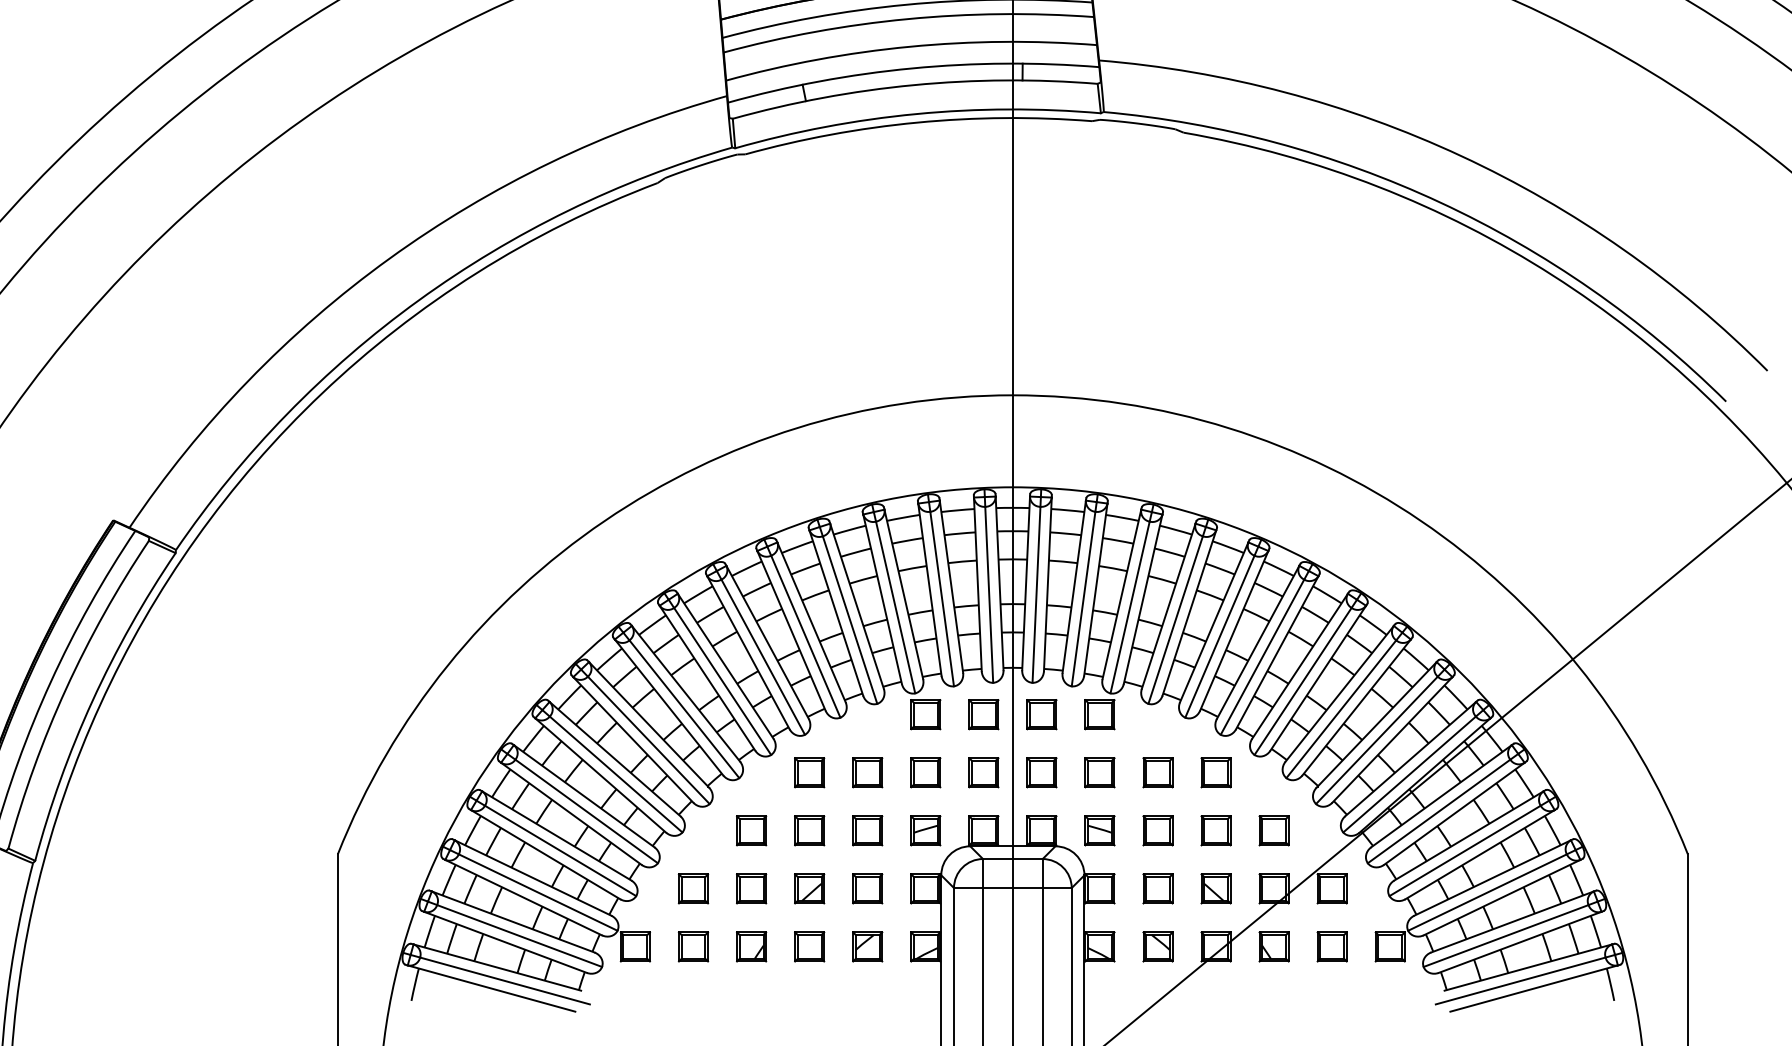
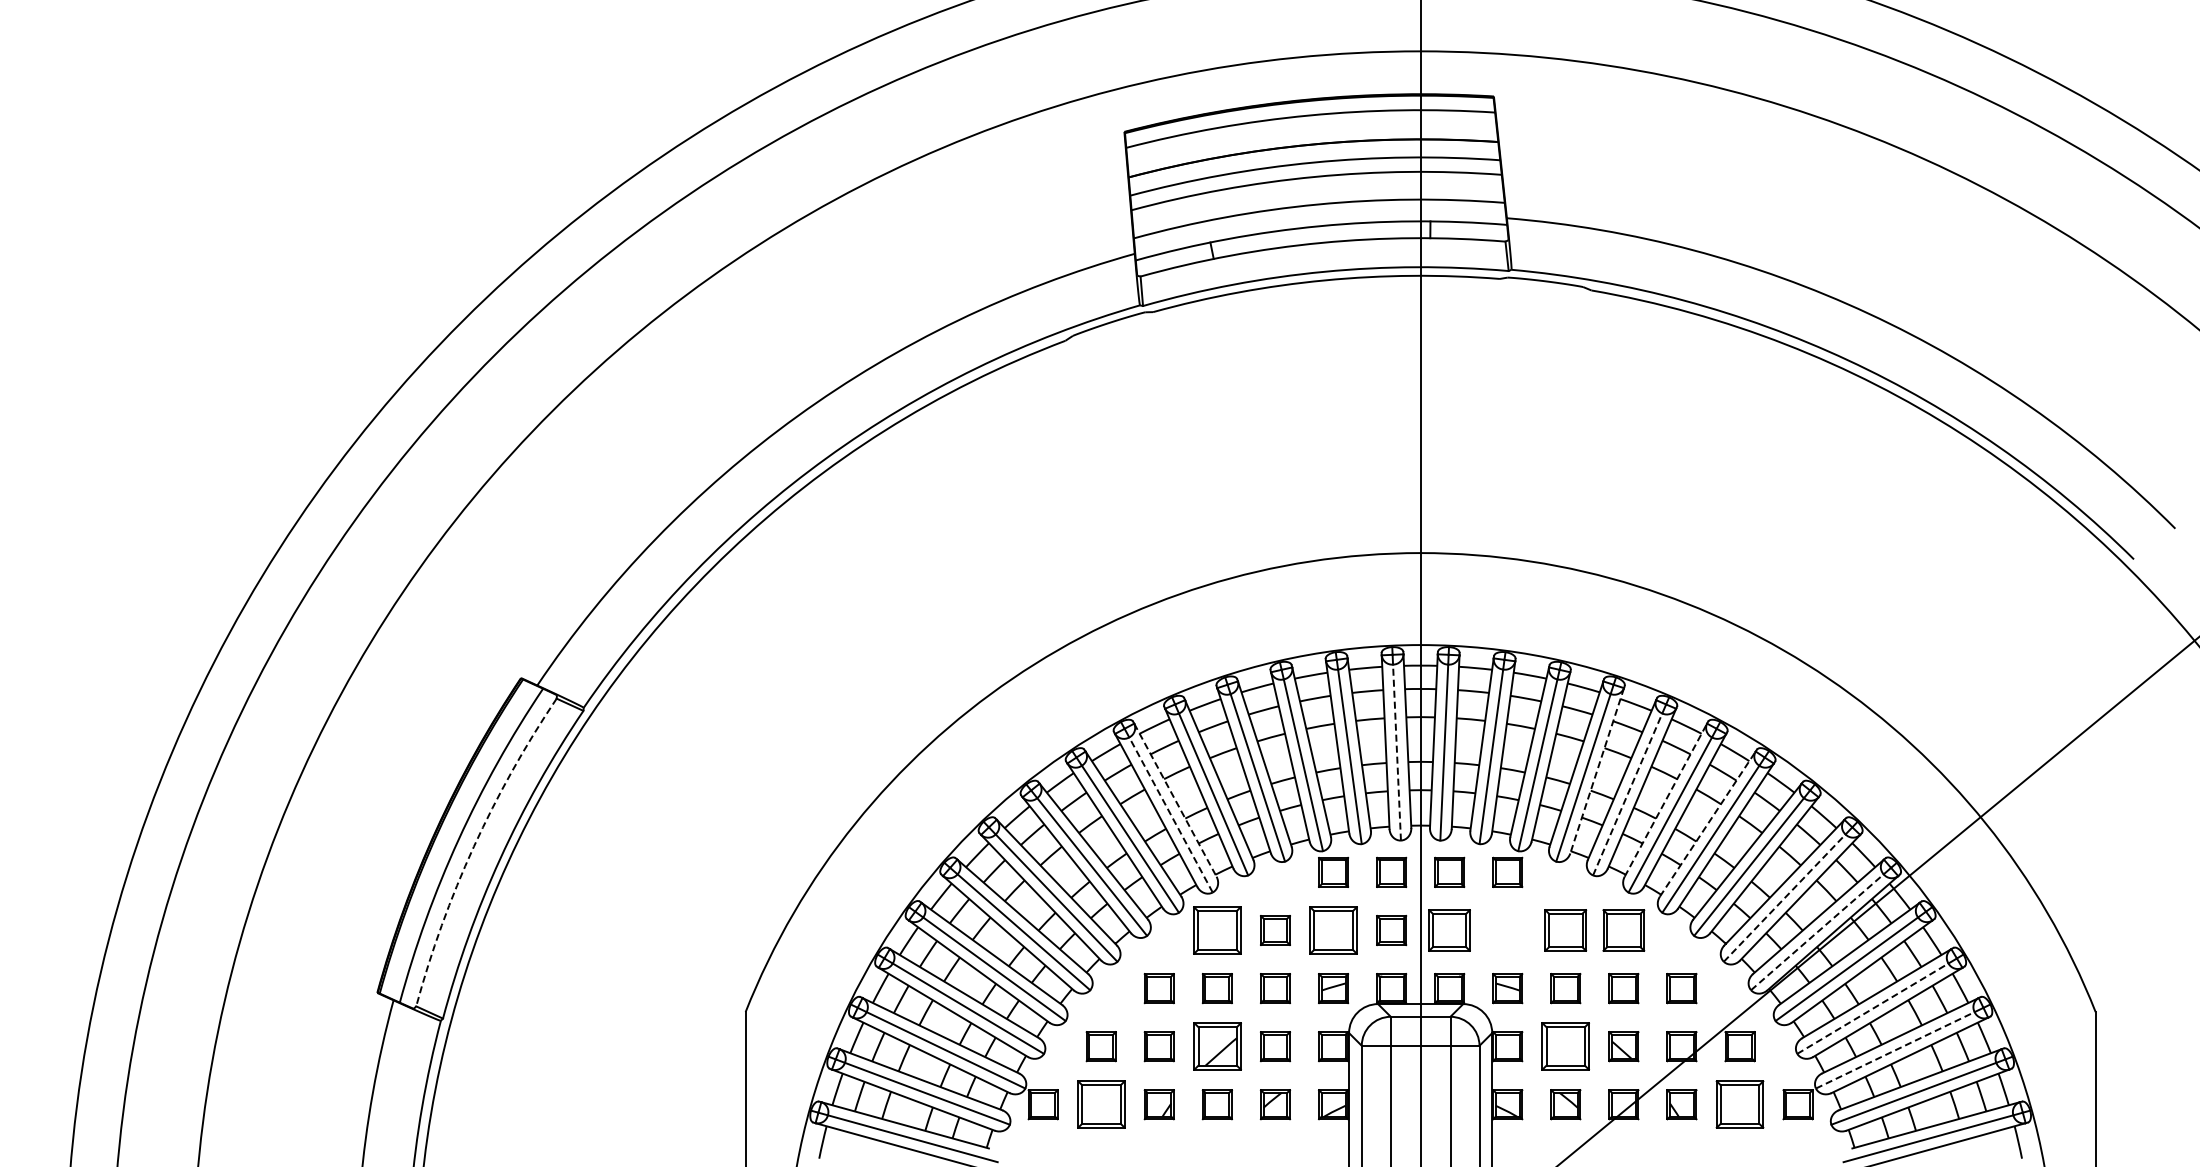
line: (988, 594) -> (1396, 752), solid -> dashed
line: (1189, 612) -> (1597, 770), solid -> dashed
line: (1219, 636) -> (1627, 794), solid -> dashed
line: (767, 642) -> (1175, 800), solid -> dashed
line: (1257, 642) -> (1665, 800), solid -> dashed
line: (762, 656) -> (1170, 814), solid -> dashed
line: (1299, 666) -> (1707, 824), solid -> dashed
arc: (65, 688) -> (473, 846), solid -> dashed
line: (1377, 739) -> (1785, 897), solid -> dashed
part: (809, 772) -> (1217, 930), size x1.6
part: (925, 772) -> (1333, 930), size x1.6
part: (1041, 772) -> (1449, 930), size x1.4
part: (1099, 772) -> (1507, 930), removed
part: (1157, 772) -> (1565, 930), size x1.4
part: (1215, 772) -> (1623, 930), size x1.4
line: (1409, 773) -> (1817, 931), solid -> dashed
line: (1465, 850) -> (1873, 1008), solid -> dashed
part: (808, 888) -> (1216, 1046), size x1.6
part: (1157, 888) -> (1565, 1046), size x1.6
line: (1487, 892) -> (1895, 1050), solid -> dashed
part: (692, 946) -> (1100, 1104), size x1.6
part: (1331, 946) -> (1739, 1104), size x1.6

